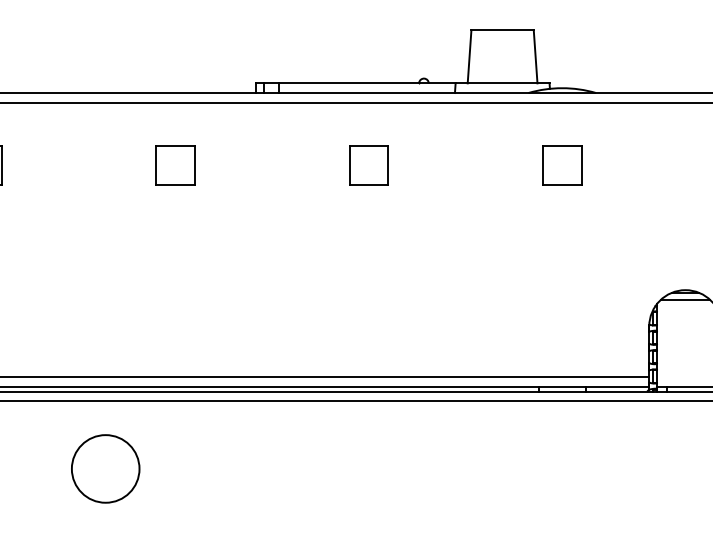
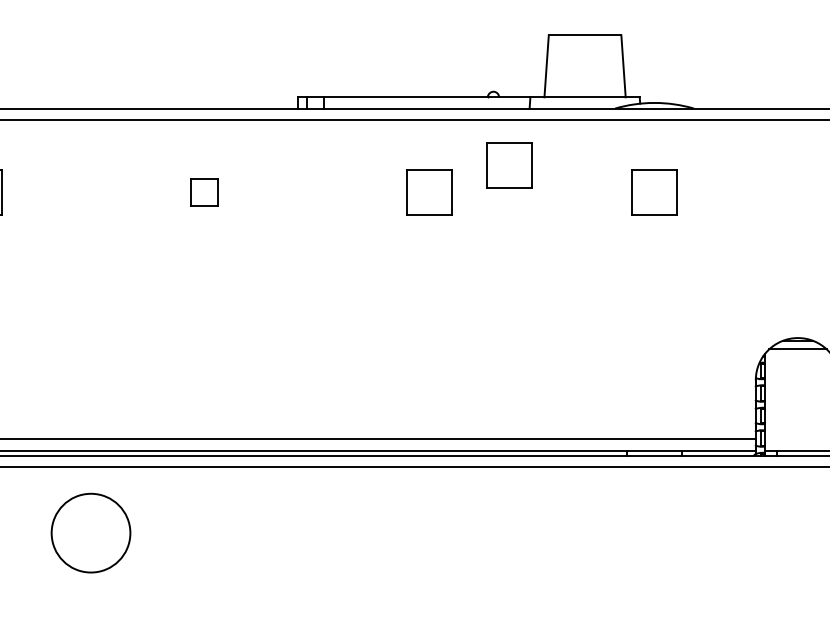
part: (437, 141) -> (509, 165), added
part: (175, 165) -> (204, 192), size x0.6
circle: (105, 468) -> (90, 532), moved

